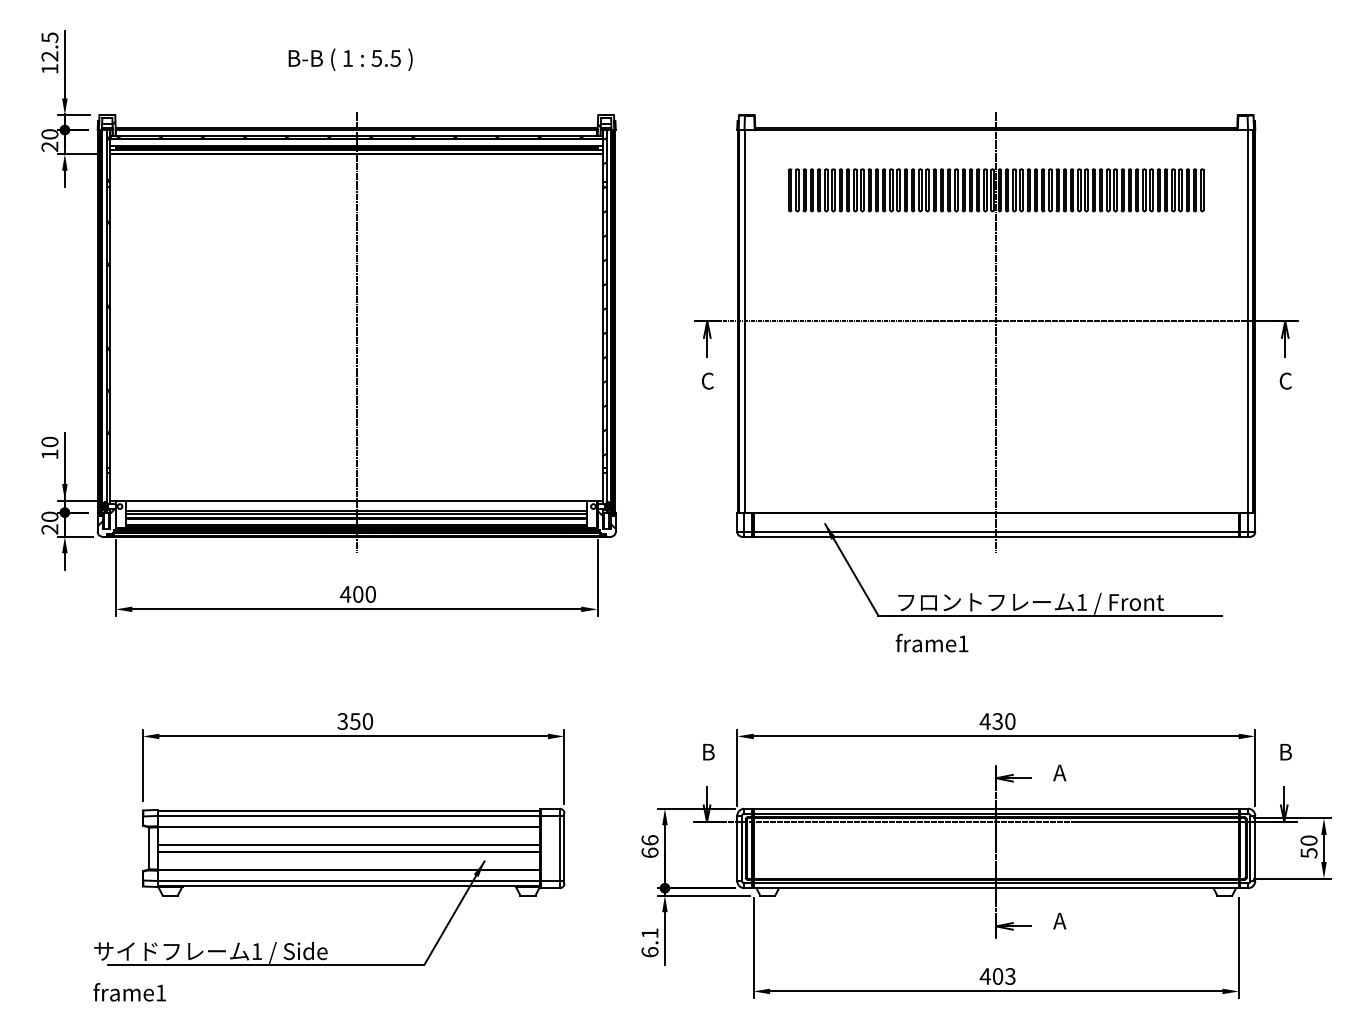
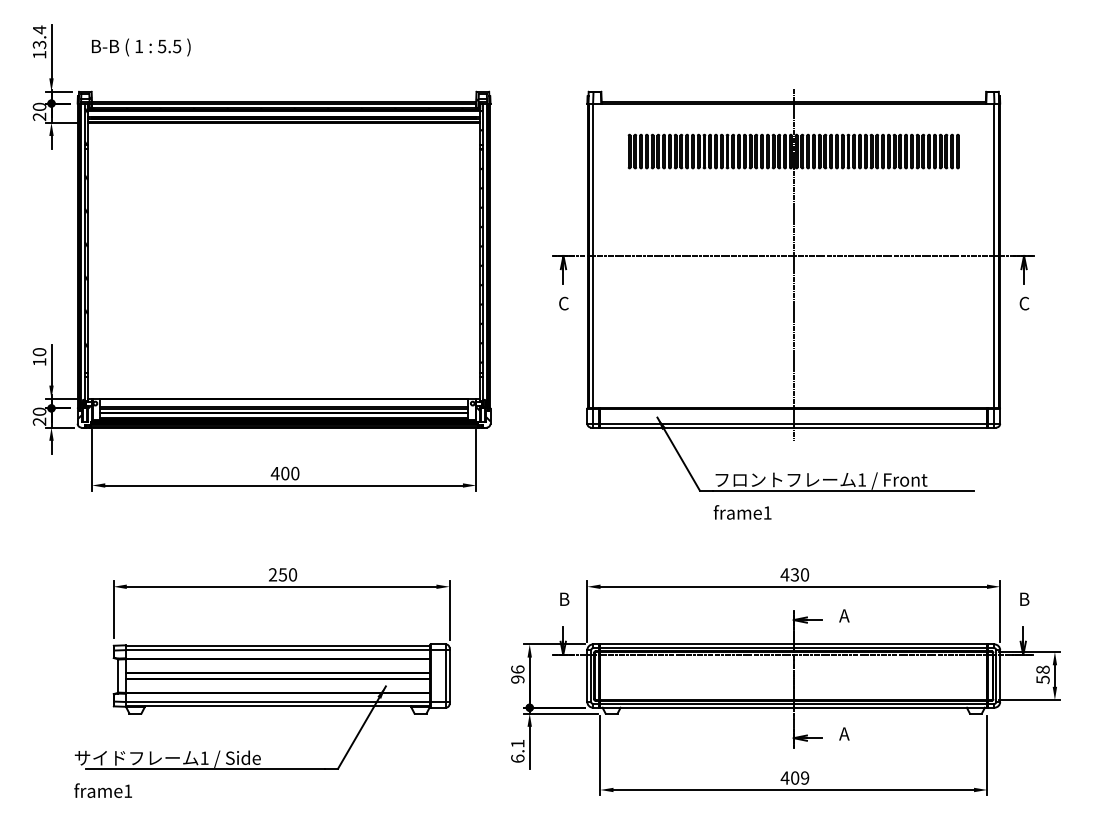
text: (49, 47) -> (39, 37), 12.5 -> 13.4
text: (350, 59) -> (141, 47), moved
line: (357, 332) -> (284, 264), removed
text: (342, 722) -> (272, 575), 350 -> 250
text: (1309, 840) -> (1043, 669), 50 -> 58
text: (649, 852) -> (517, 679), 66 -> 96
text: (1010, 975) -> (805, 777), 403 -> 409

